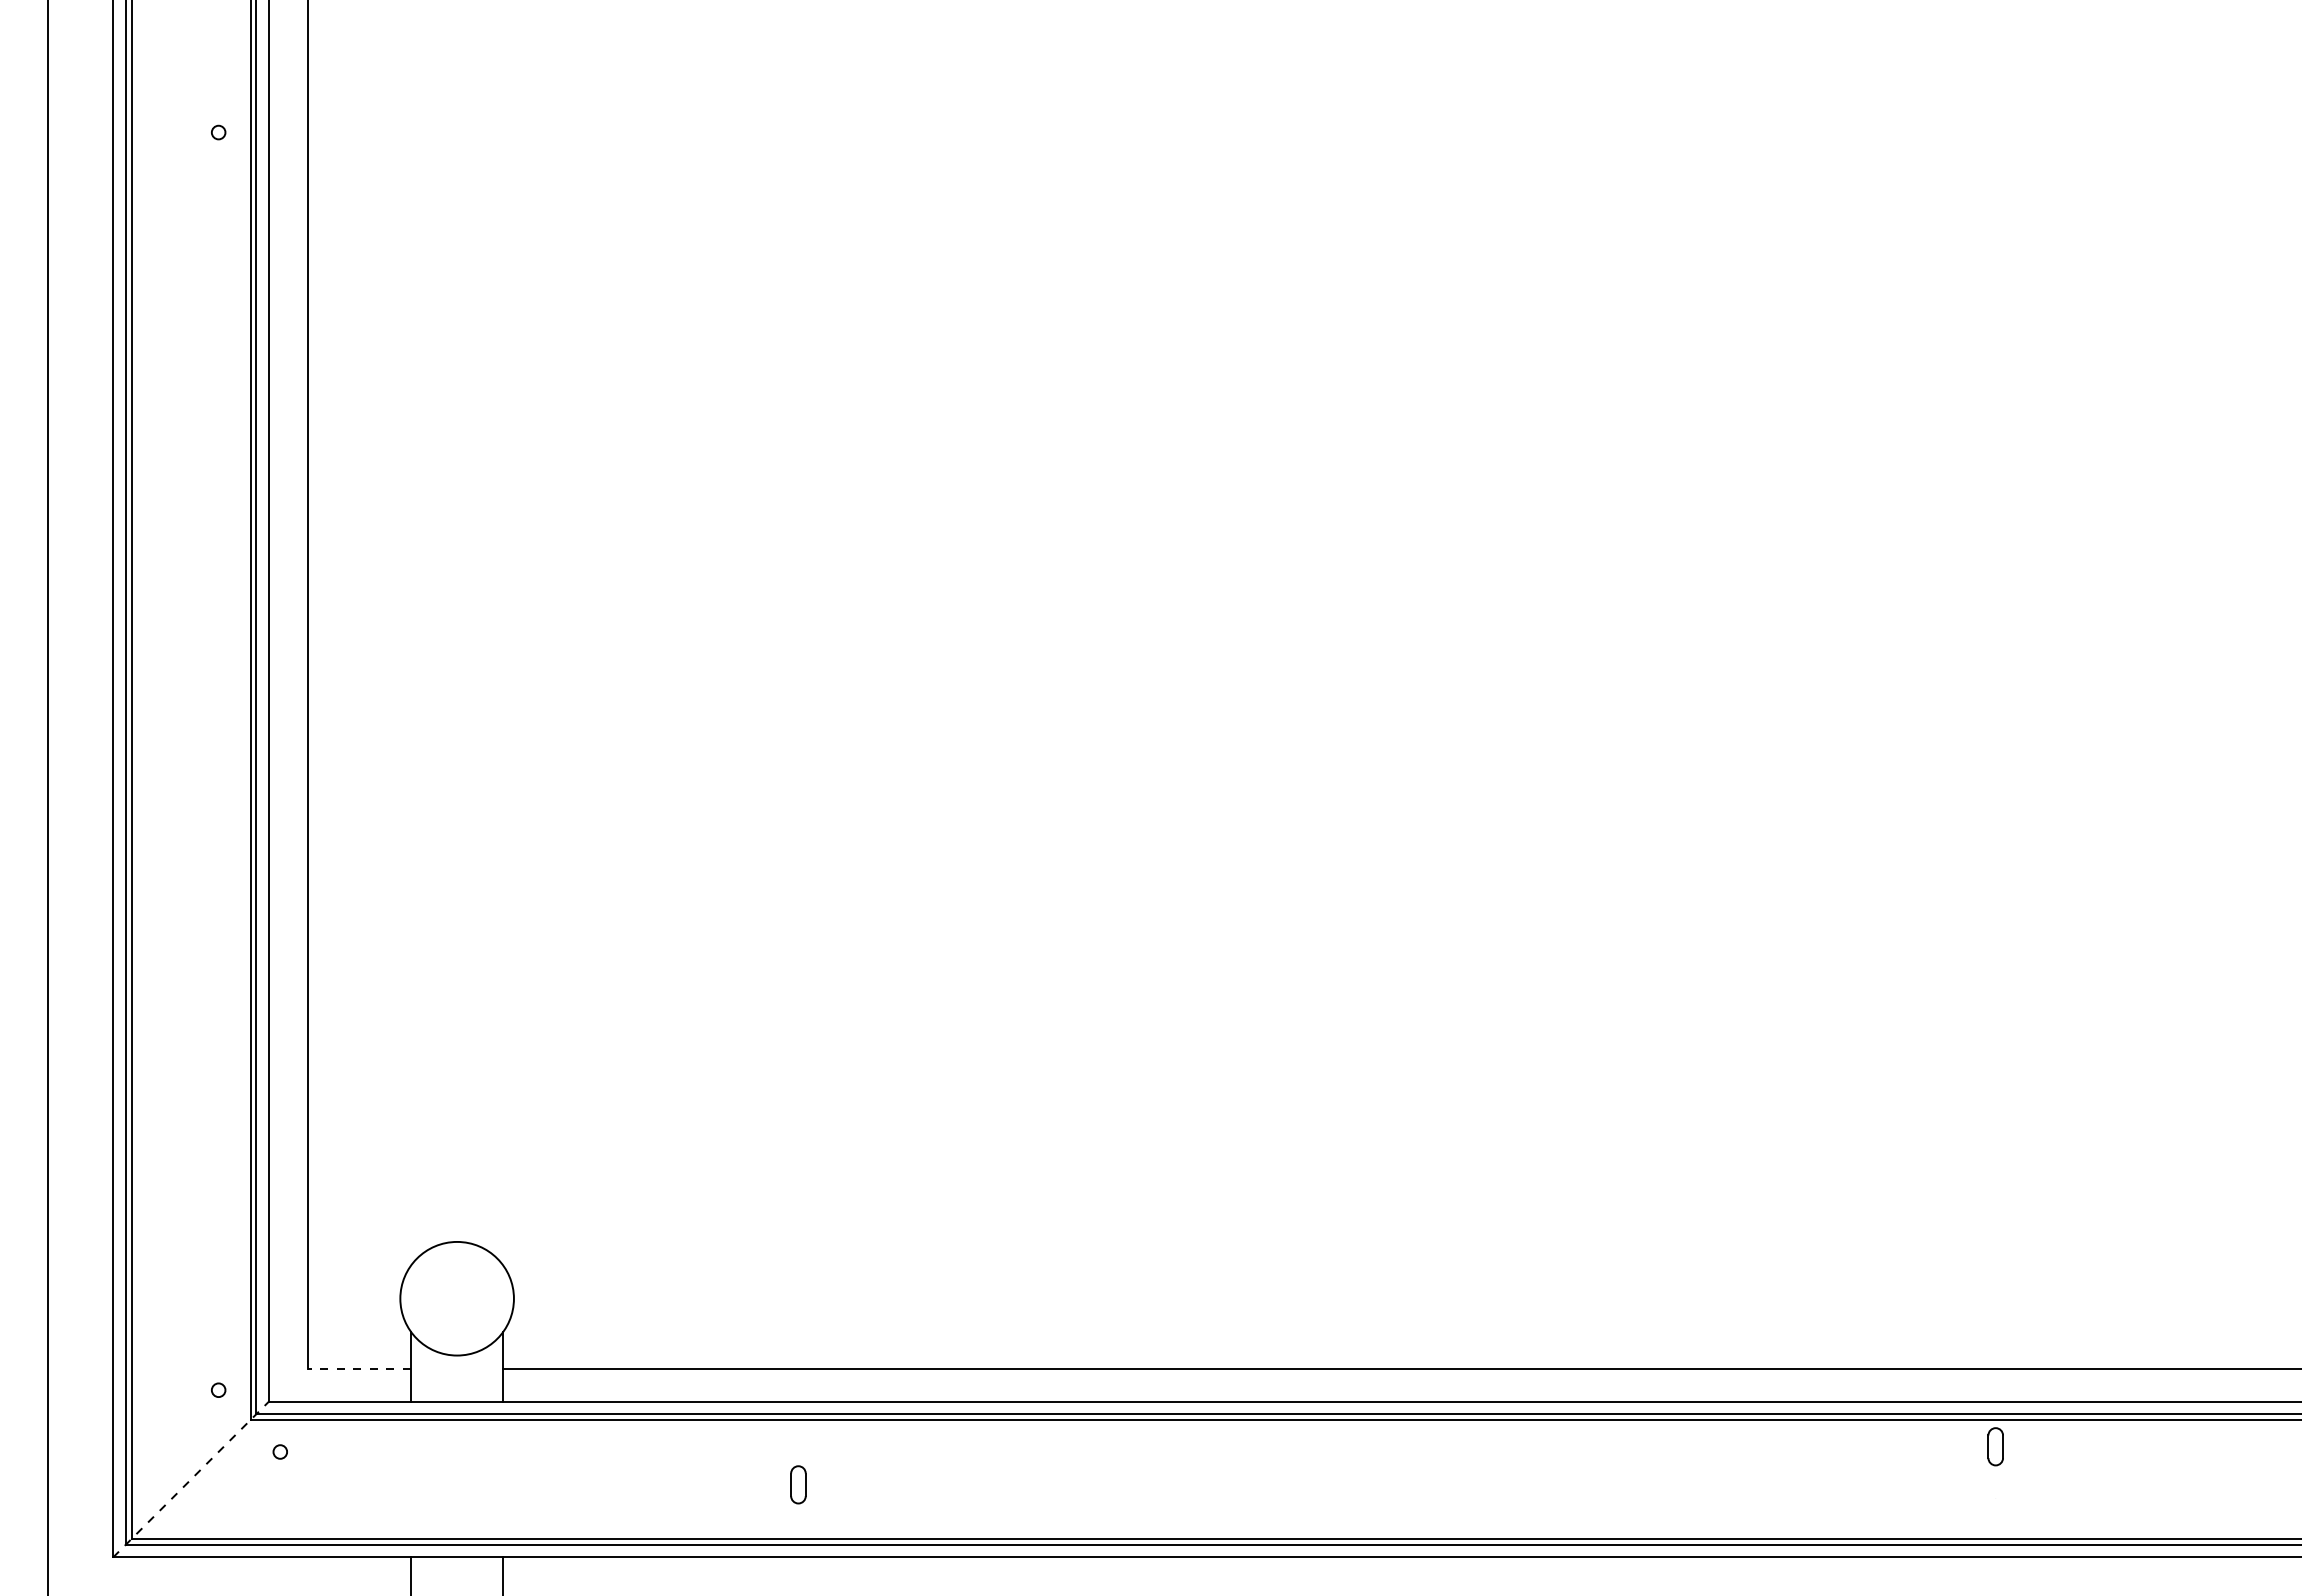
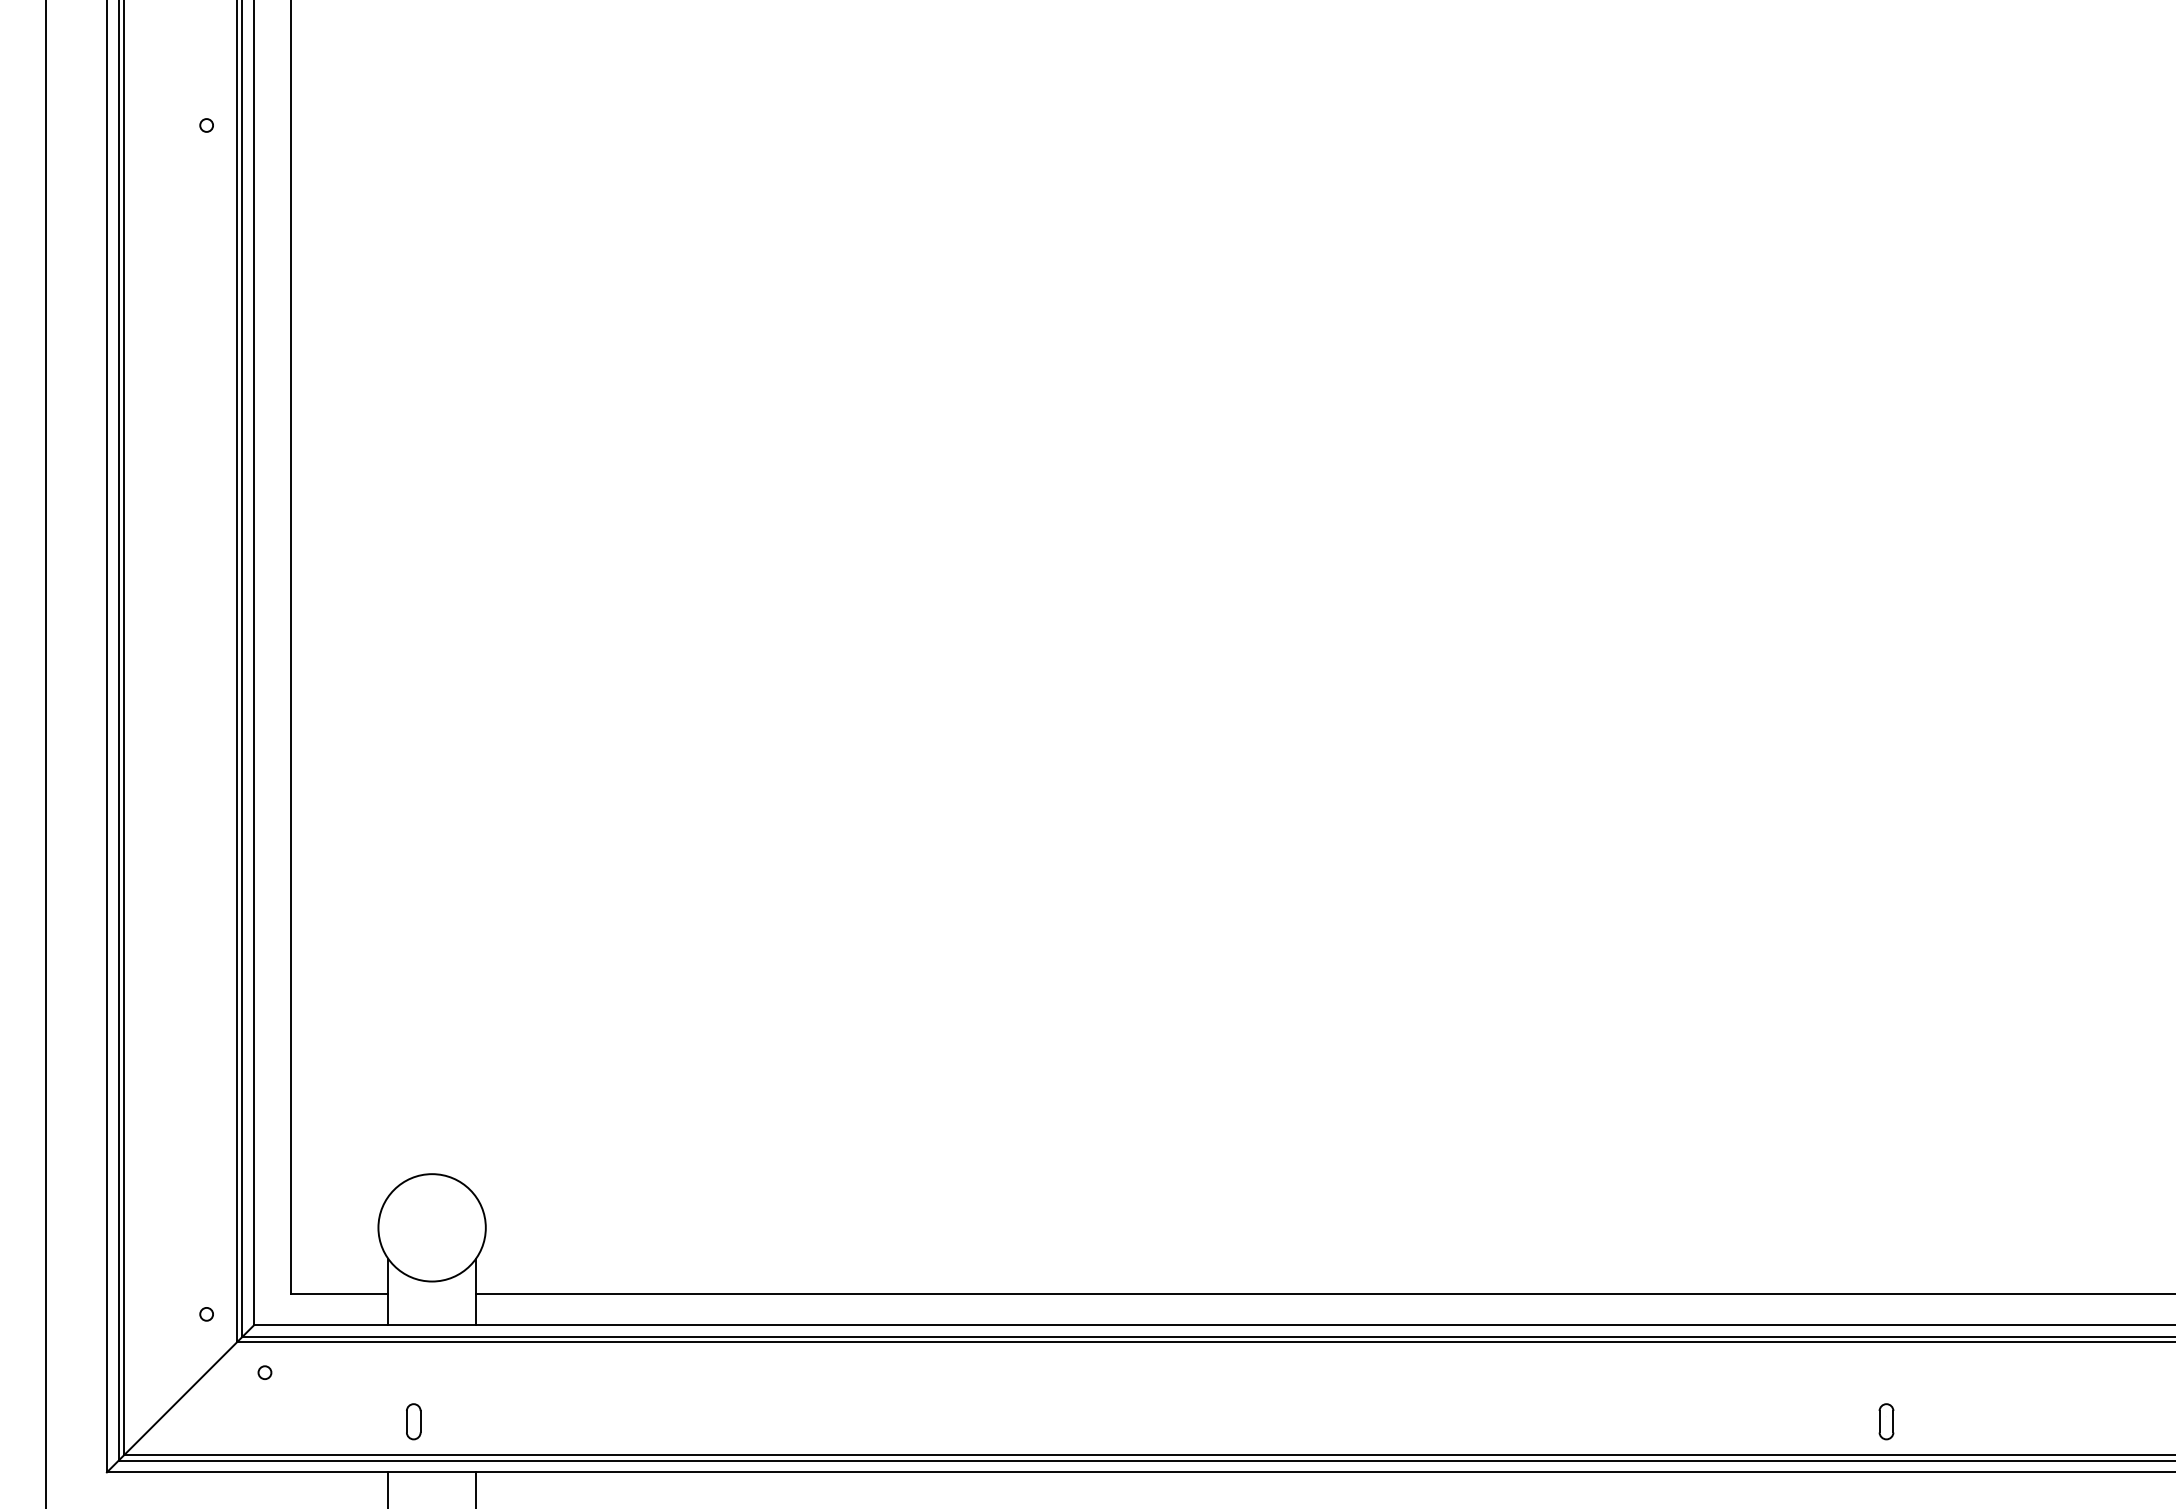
line: (359, 1369) -> (339, 1294), dashed -> solid
part: (1995, 1446) -> (1886, 1421), moved
line: (190, 1479) -> (180, 1398), dashed -> solid
part: (798, 1484) -> (413, 1421), moved

